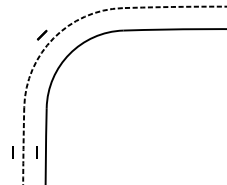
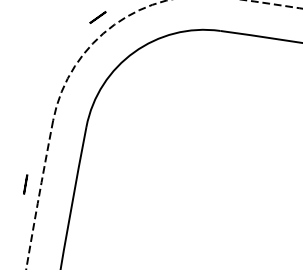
line: (36, 152) -> (60, 190), removed

